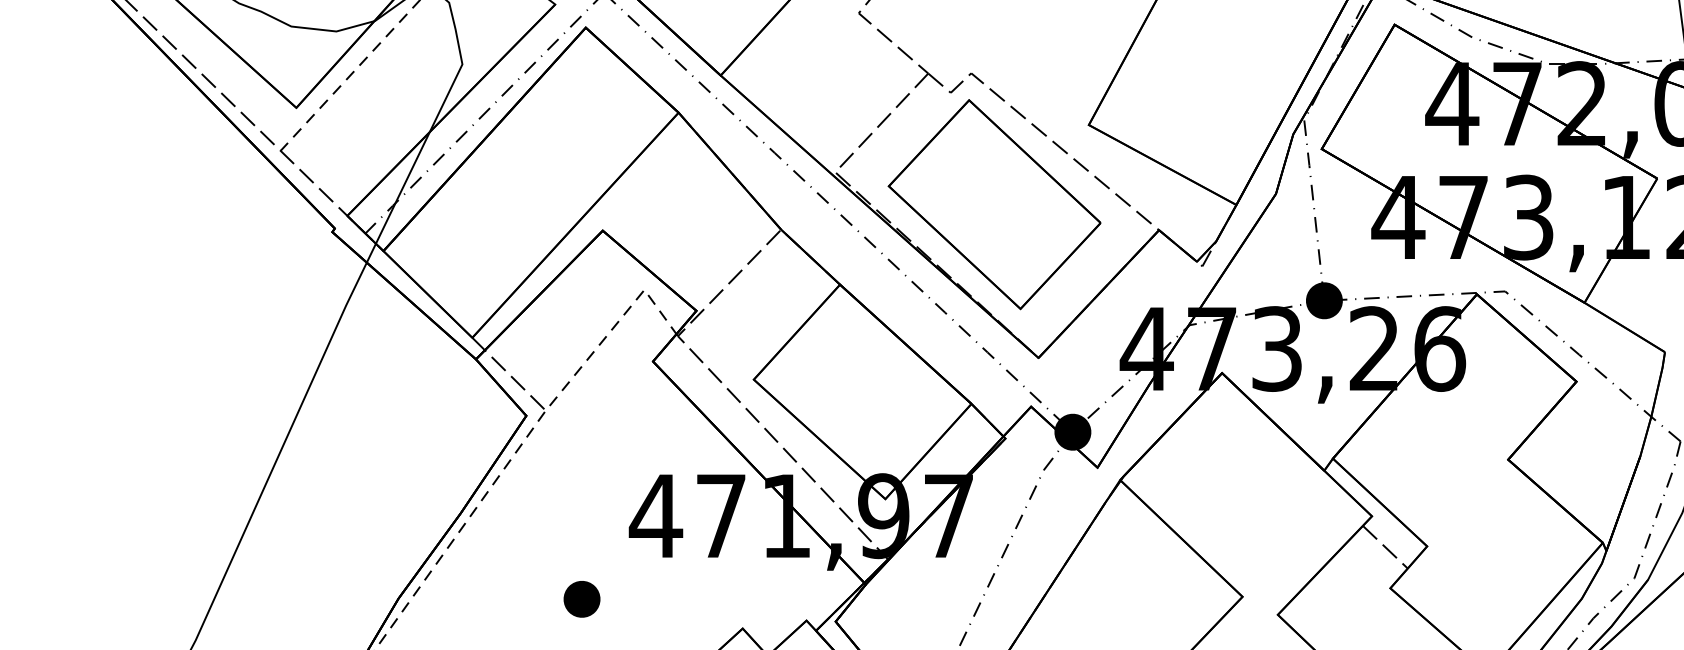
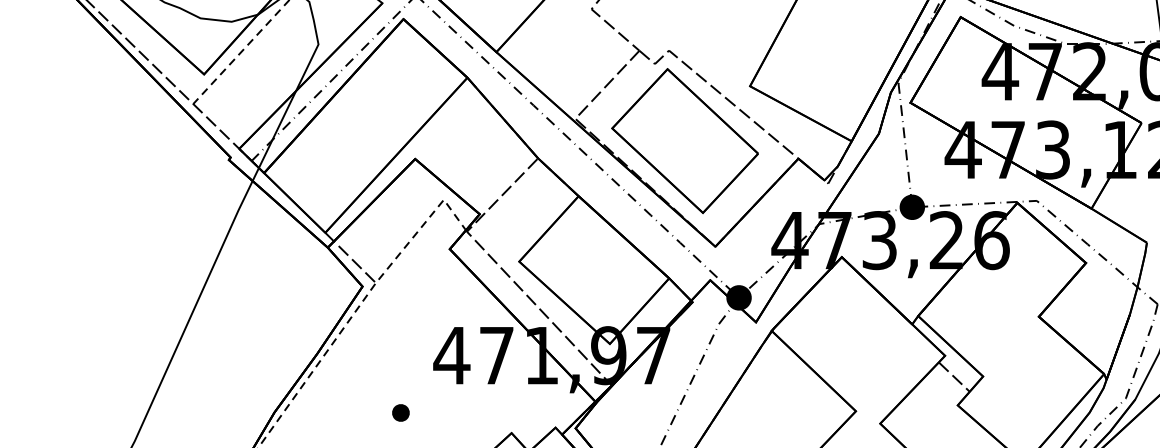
part: (581, 598) -> (400, 412), size x0.7

